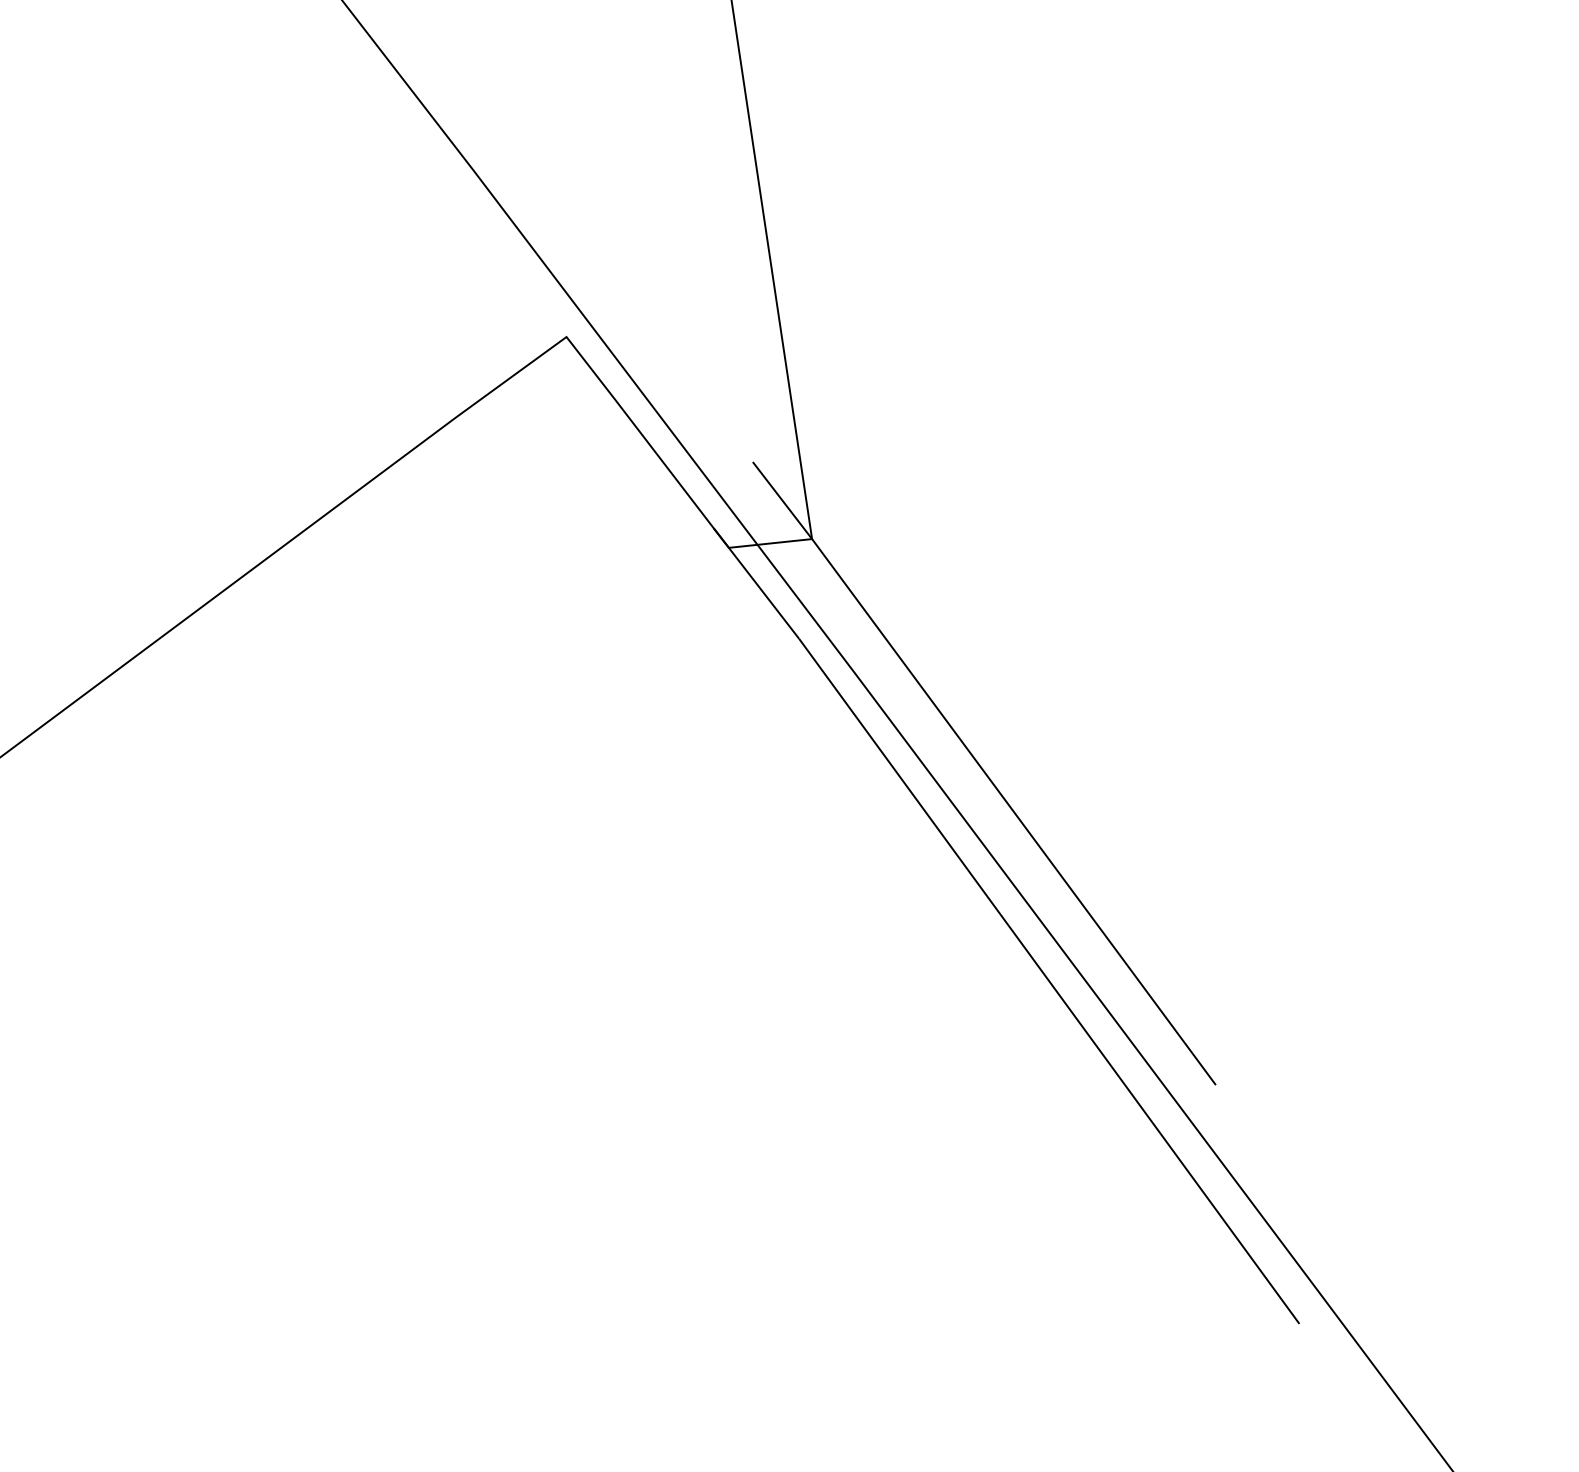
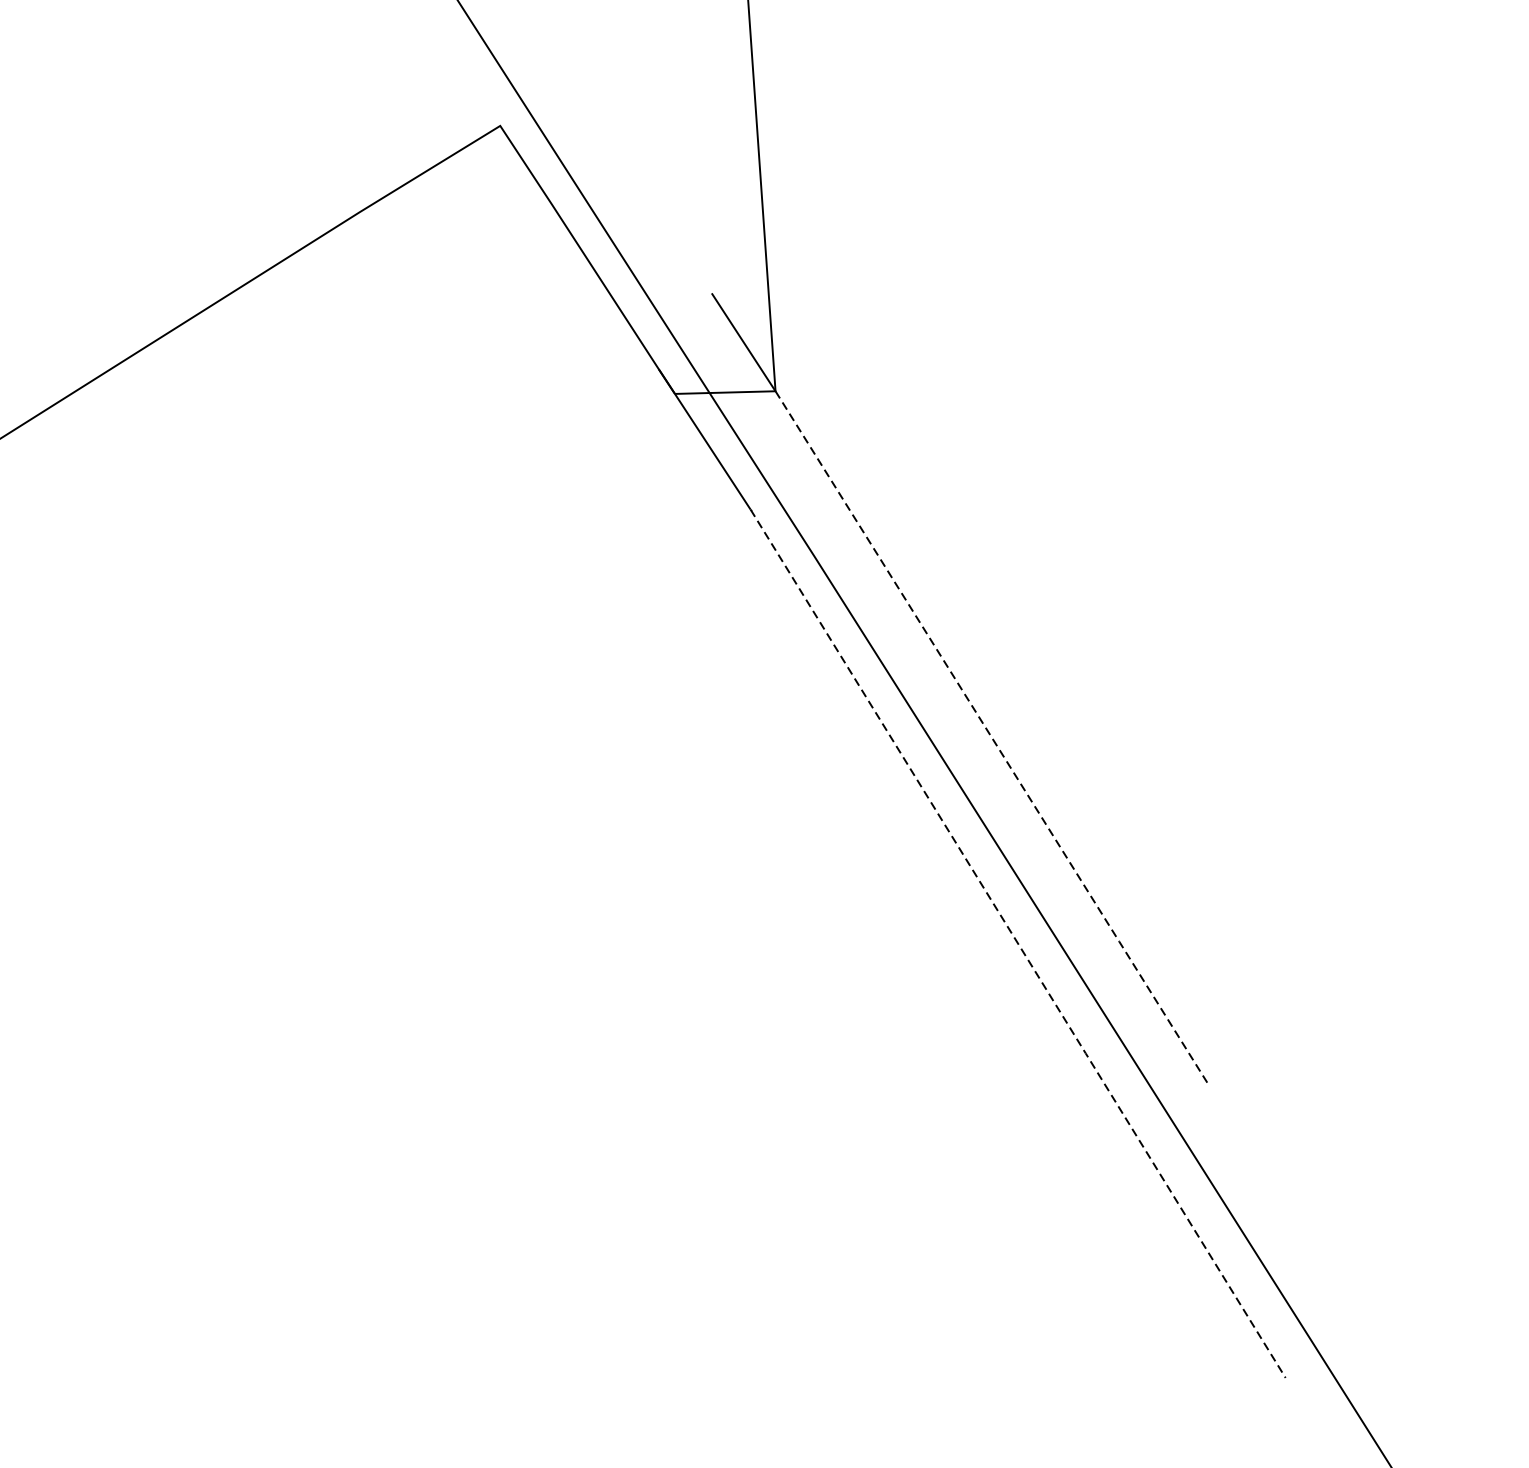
line: (1014, 813) -> (992, 739), solid -> dashed
line: (1049, 981) -> (1018, 943), solid -> dashed

